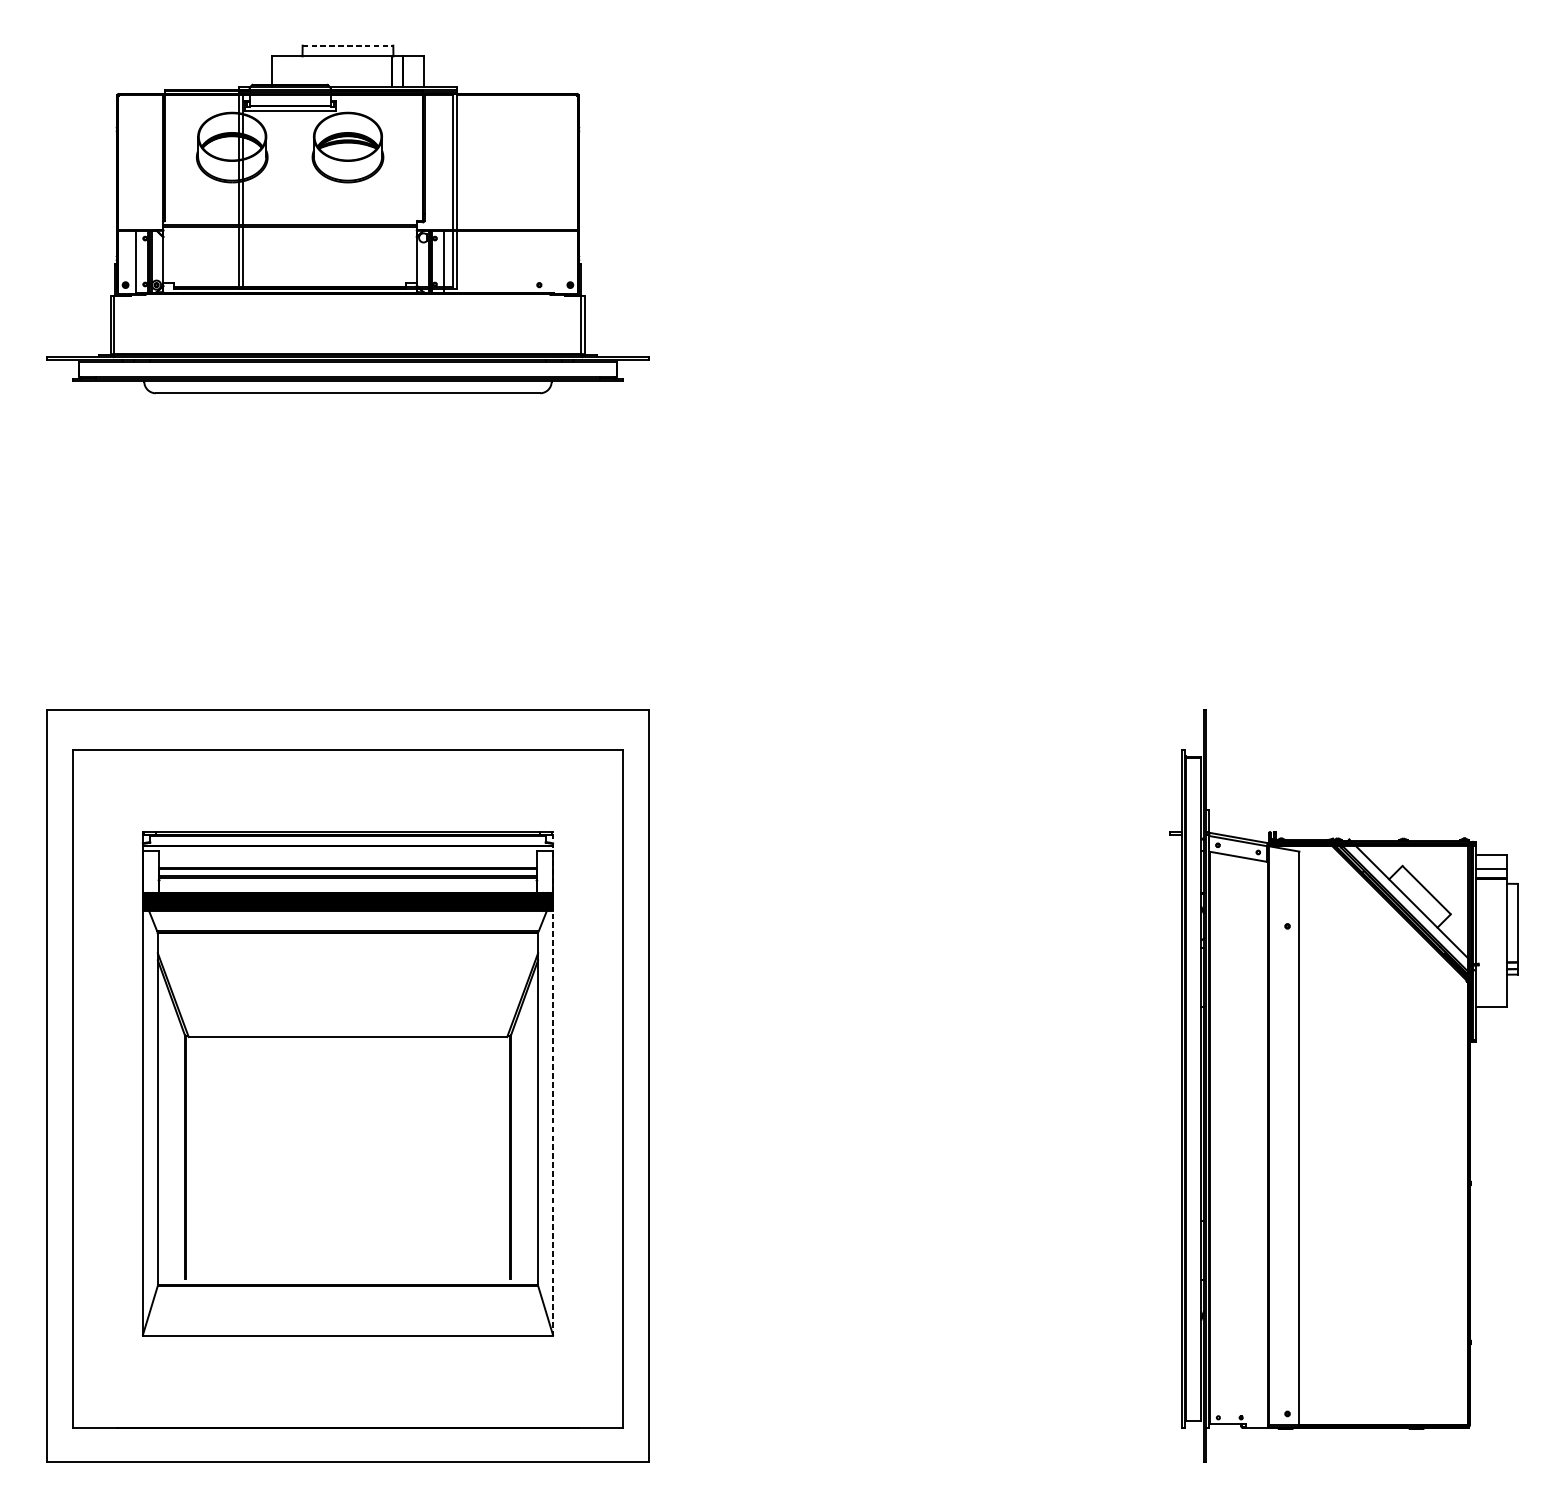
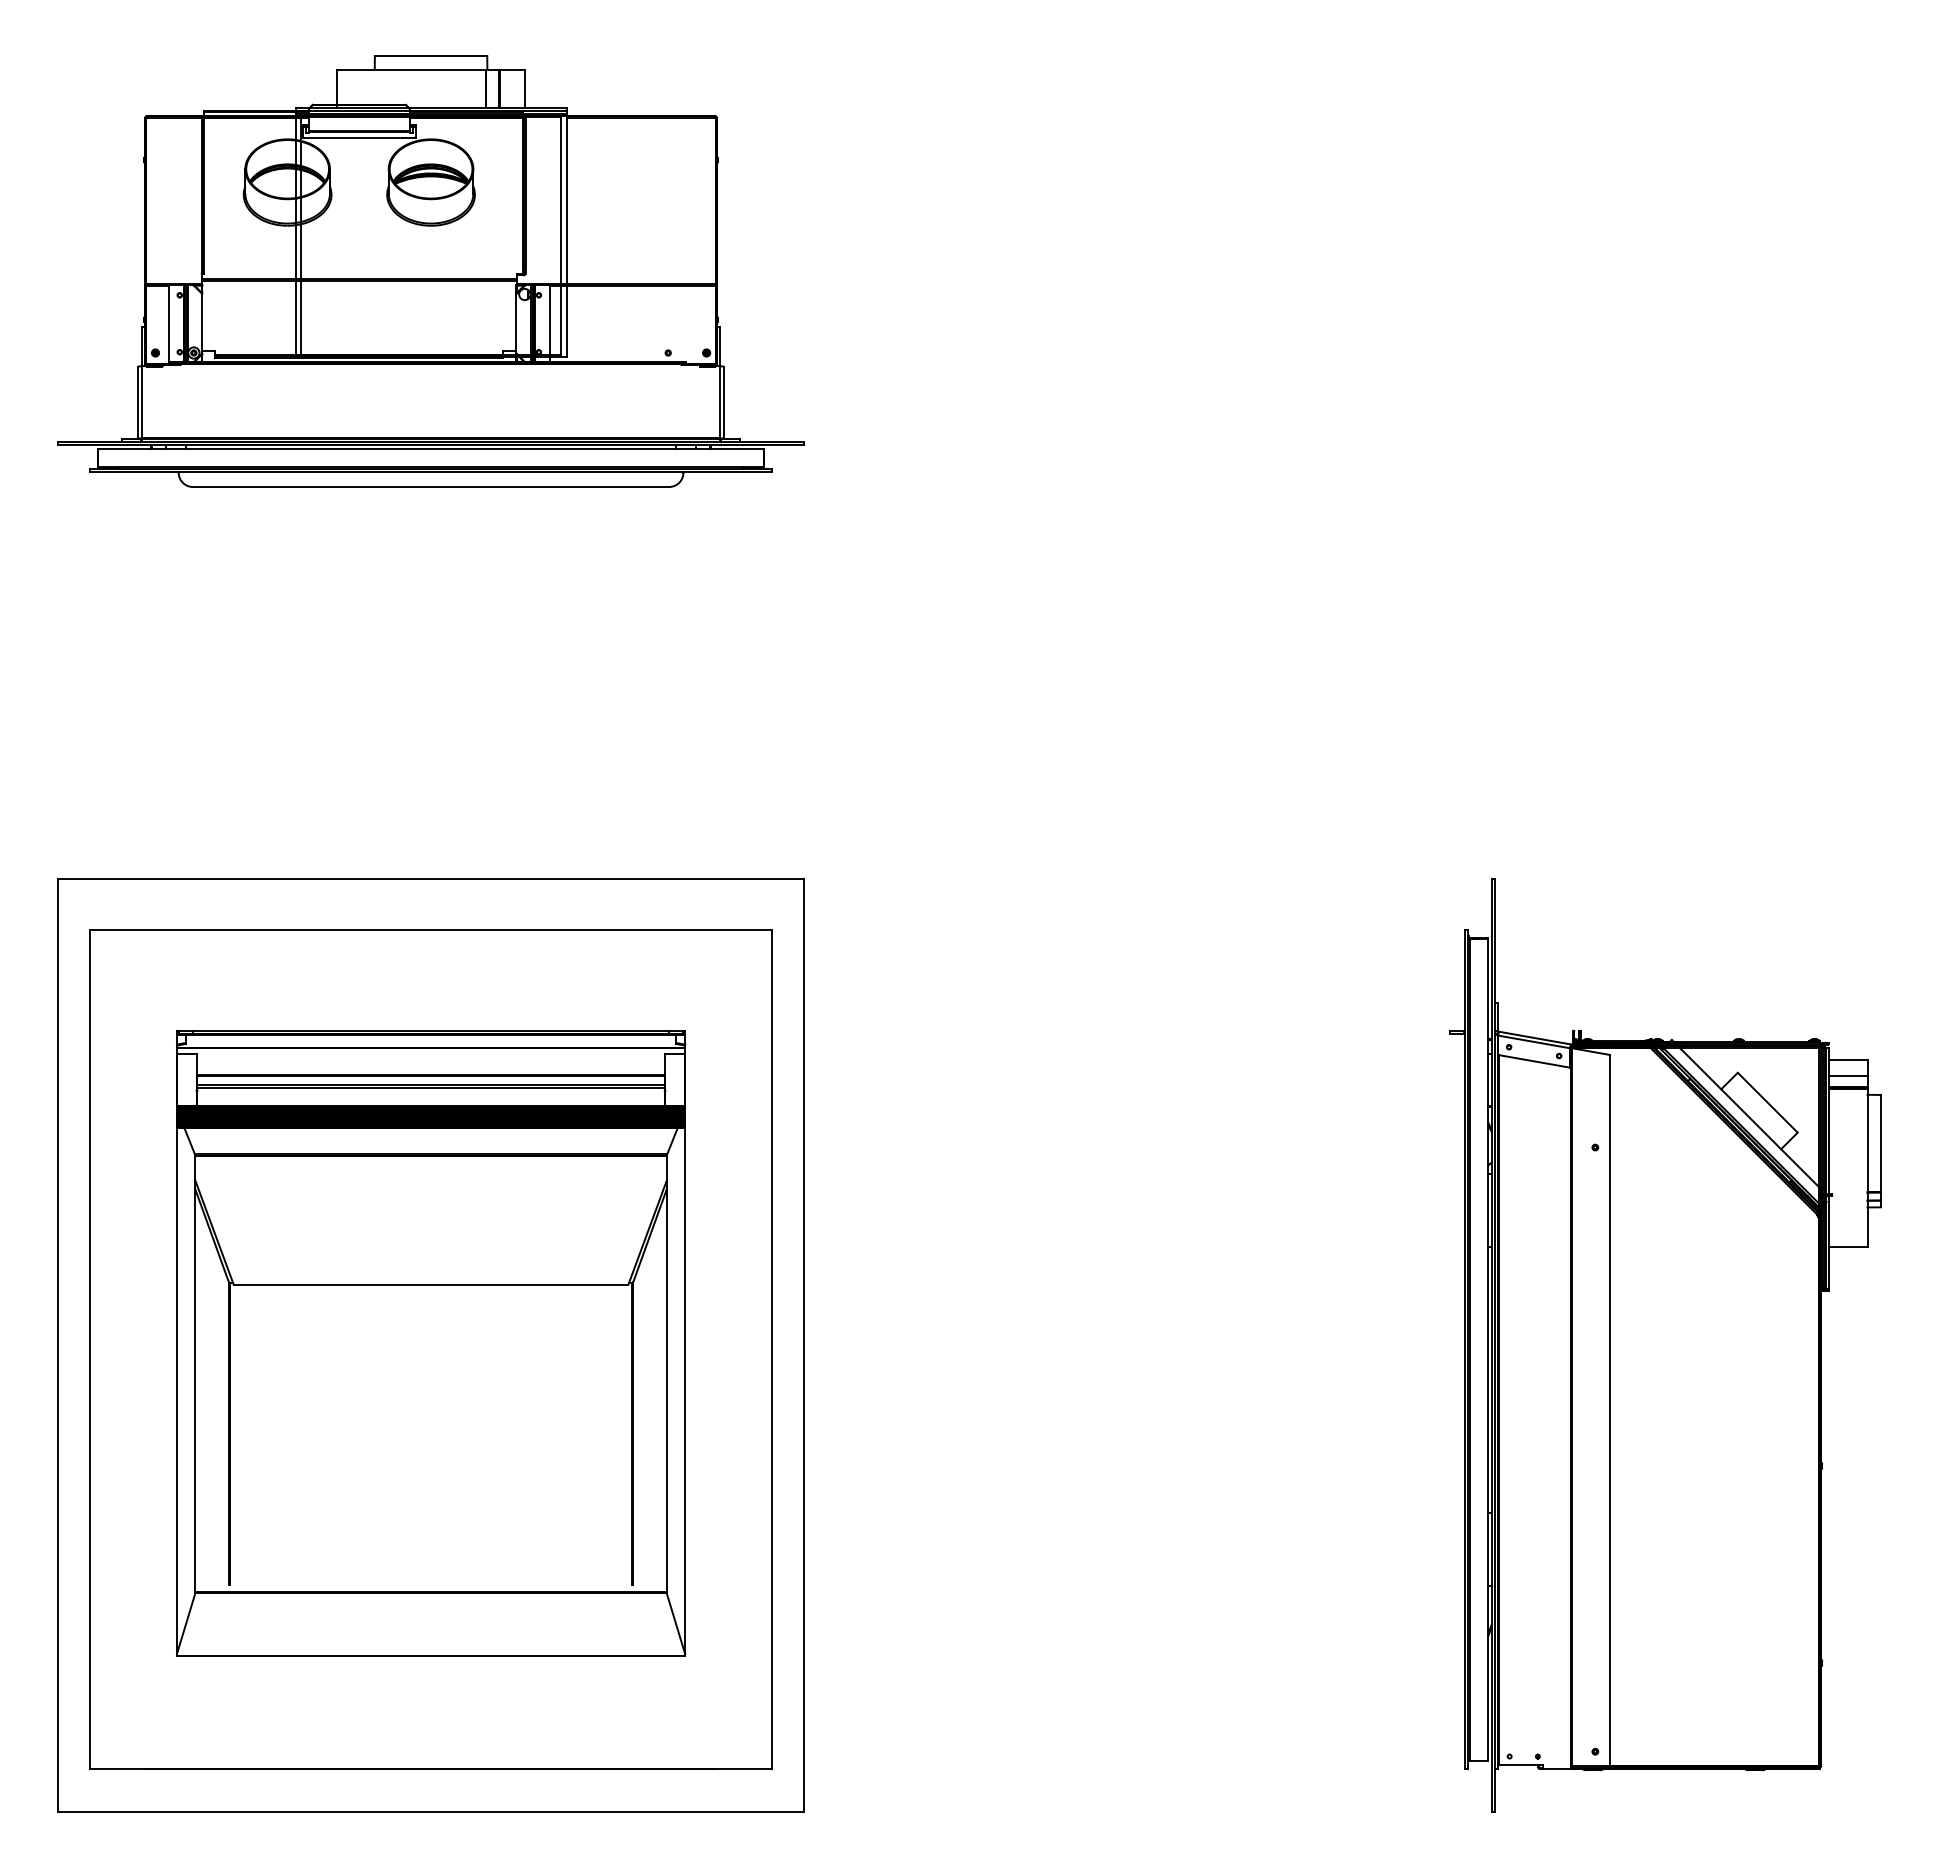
line: (348, 45) -> (431, 56), dashed -> solid
line: (553, 1084) -> (685, 1343), dashed -> solid

